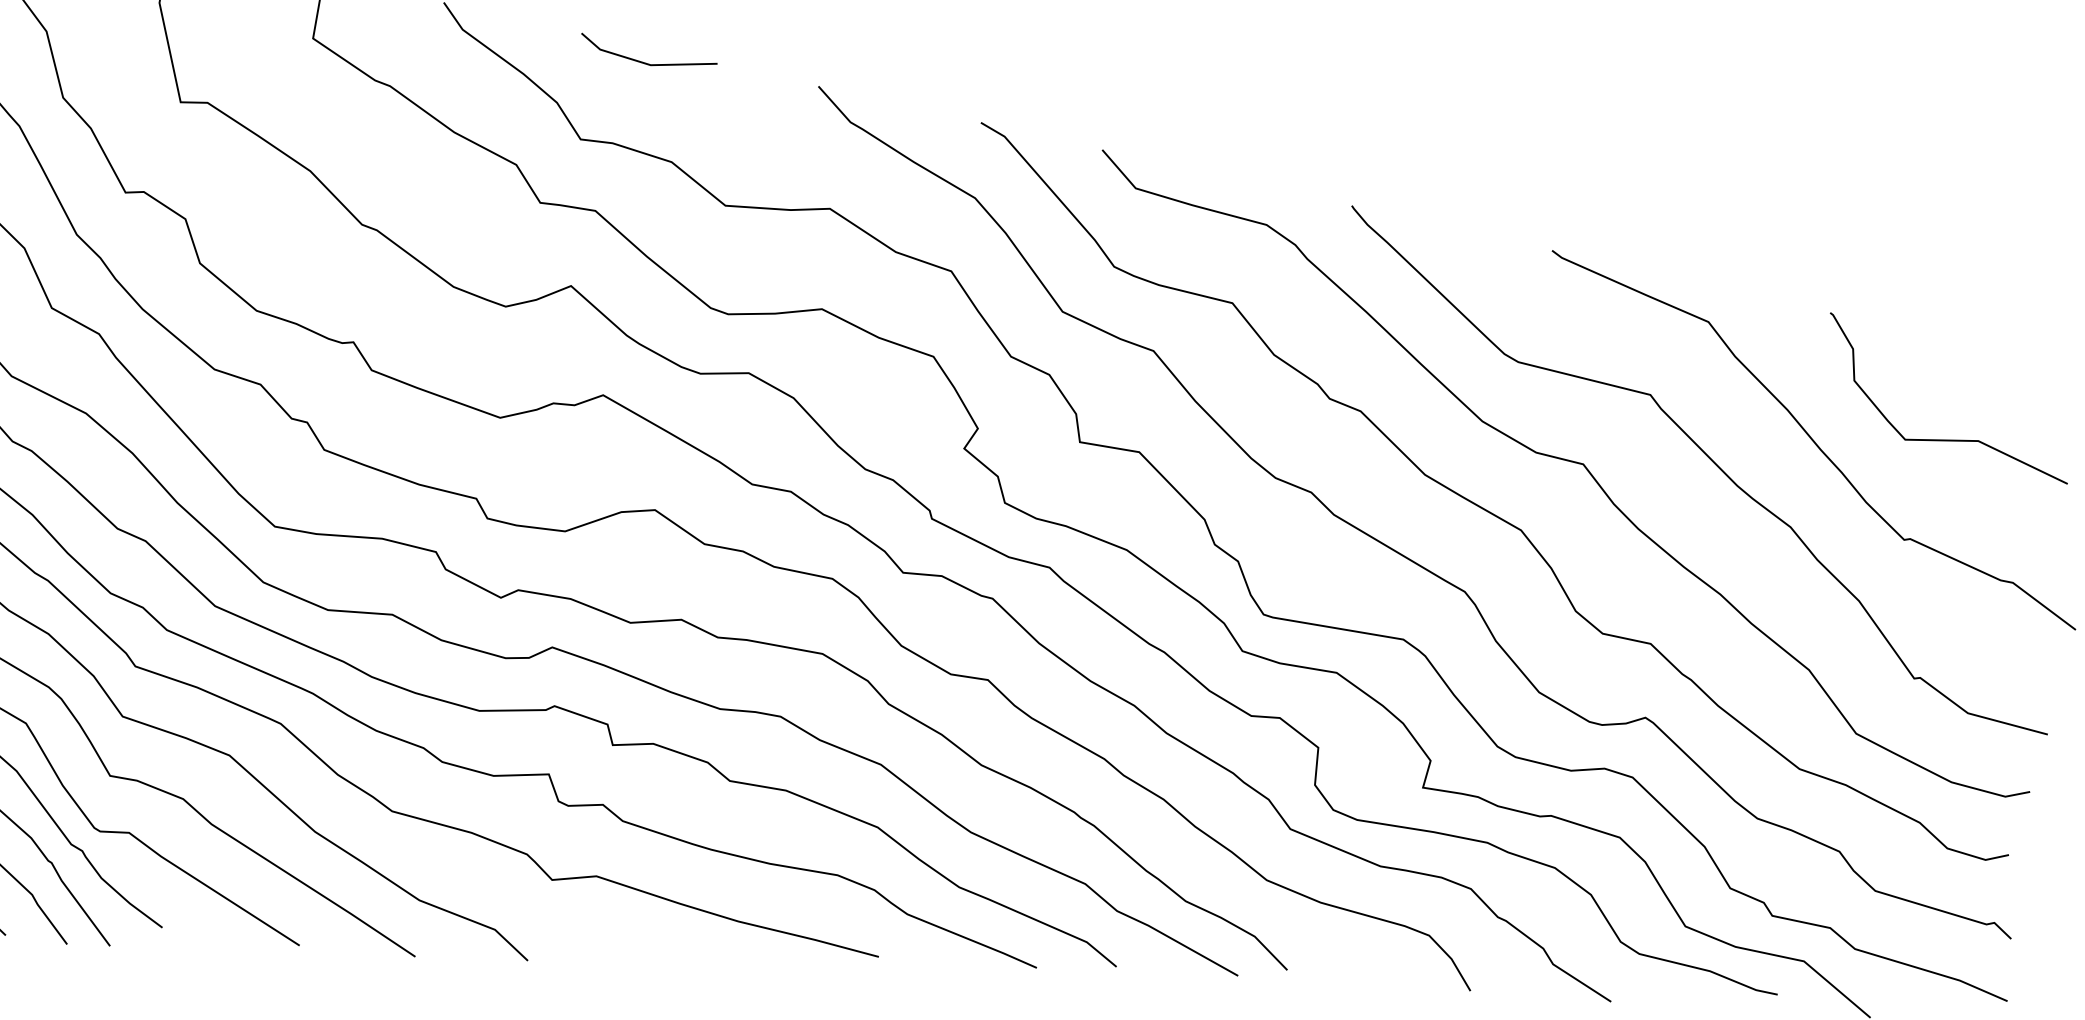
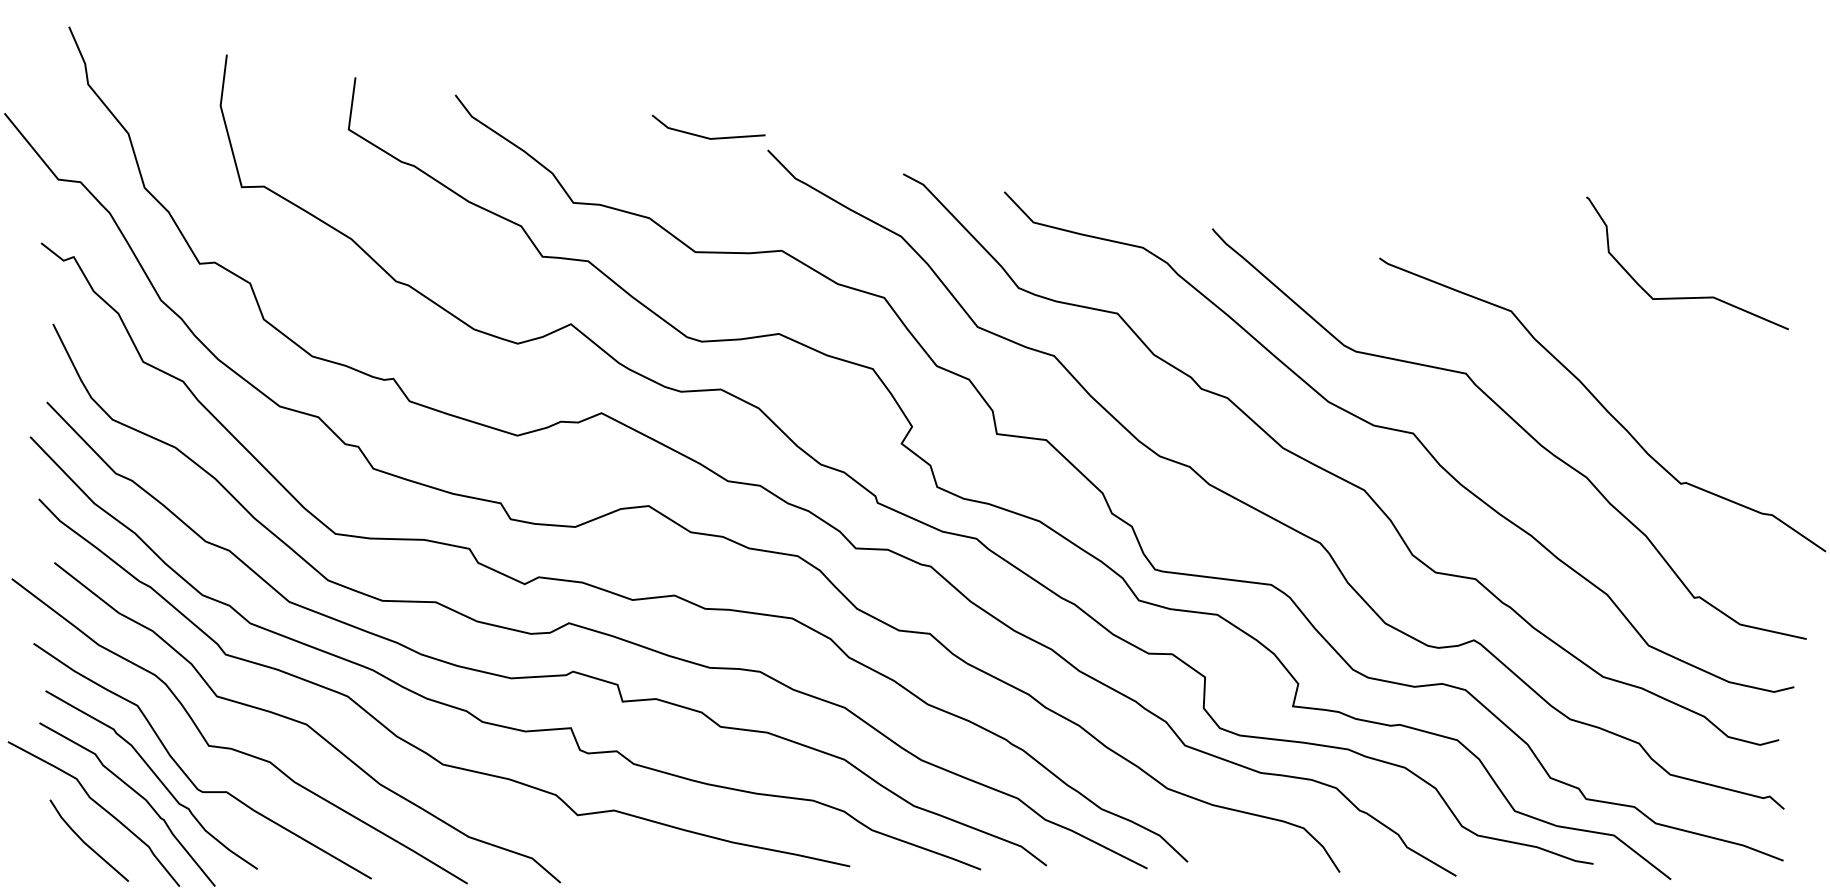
line: (644, 61) -> (705, 136), moved
curve: (1946, 439) -> (1687, 297), moved

